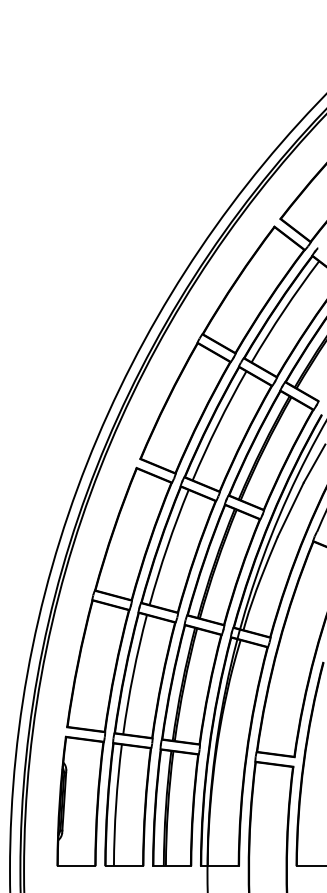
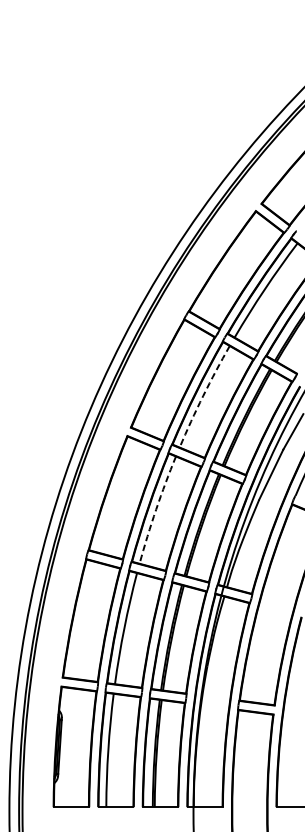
arc: (217, 425) -> (202, 396), solid -> dashed
arc: (167, 546) -> (156, 509), solid -> dashed

